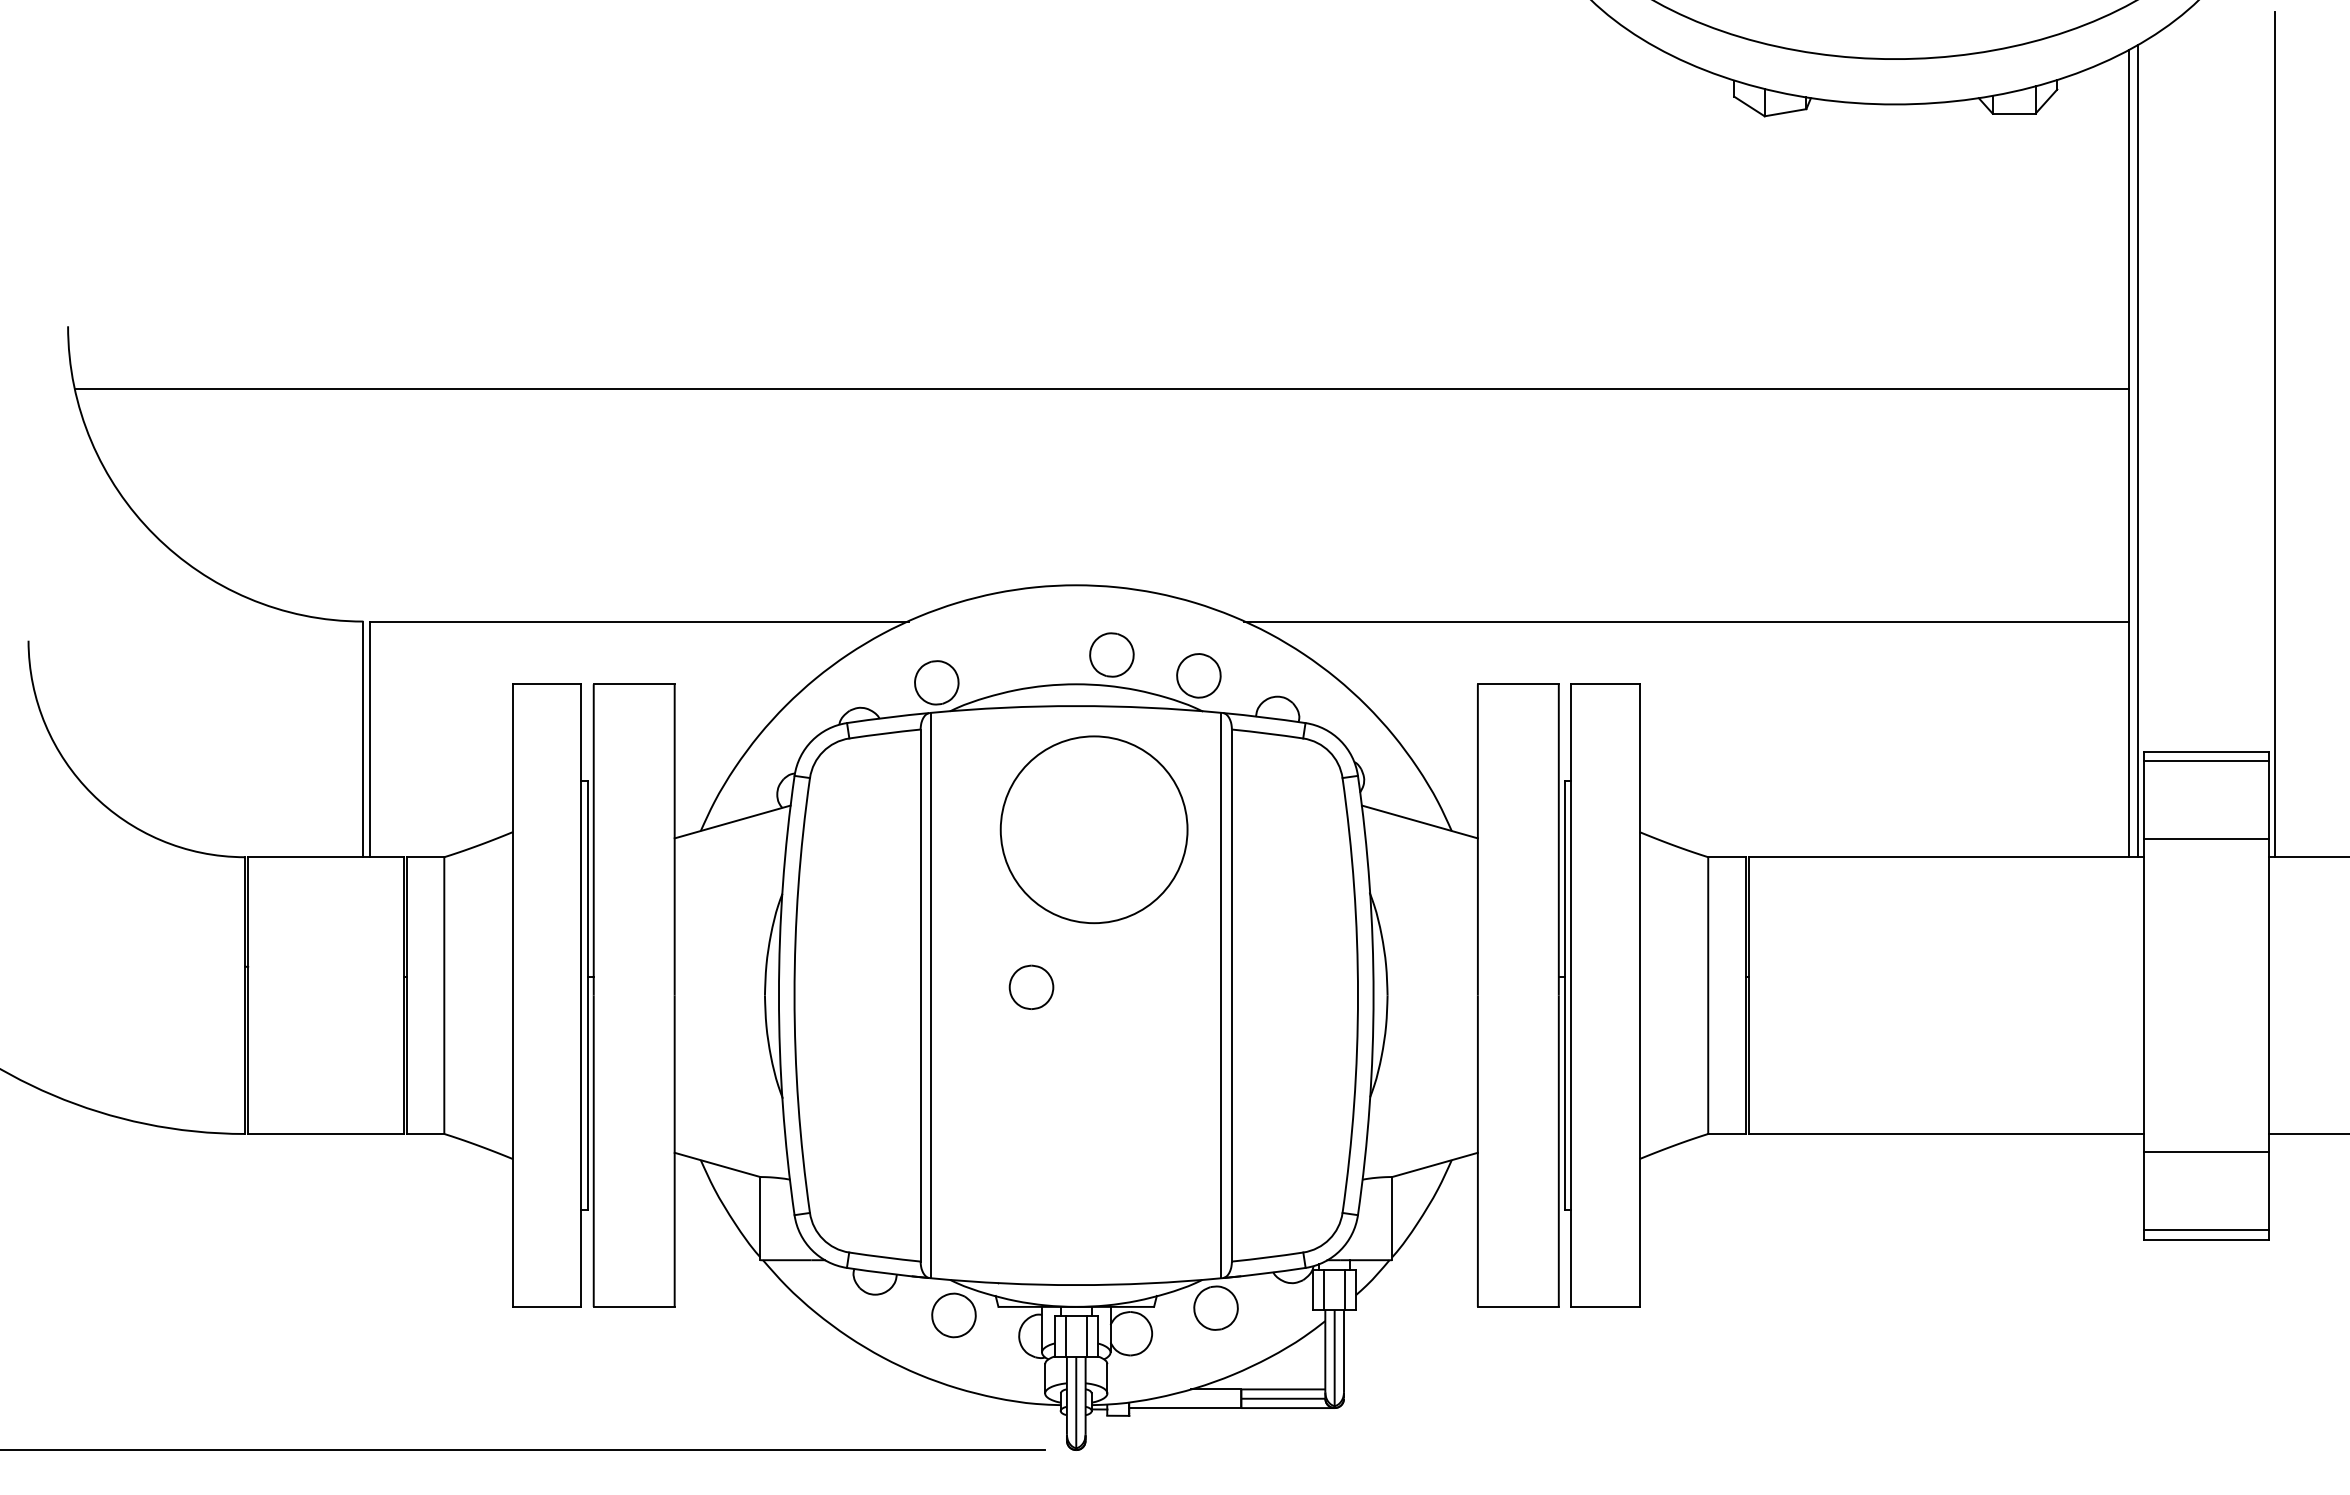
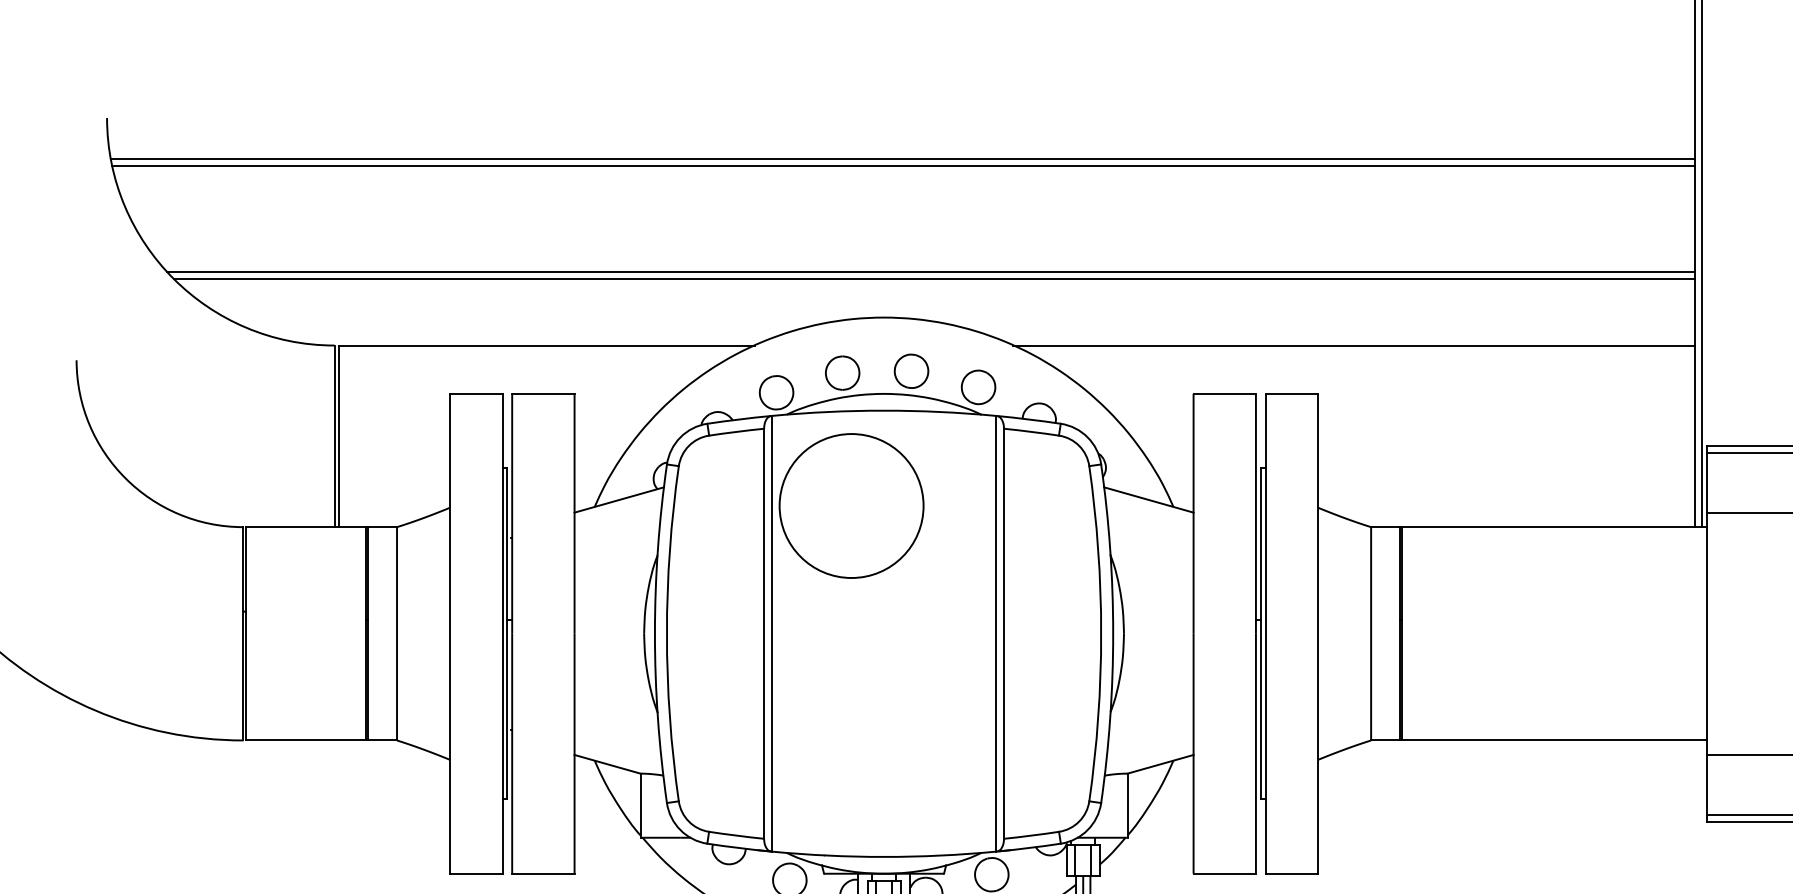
line: (1100, 379) -> (902, 158), added
line: (1136, 525) -> (930, 271), added
line: (1141, 534) -> (934, 278), added
circle: (1093, 829) -> (851, 505), moved
part: (1031, 986) -> (842, 372), moved

